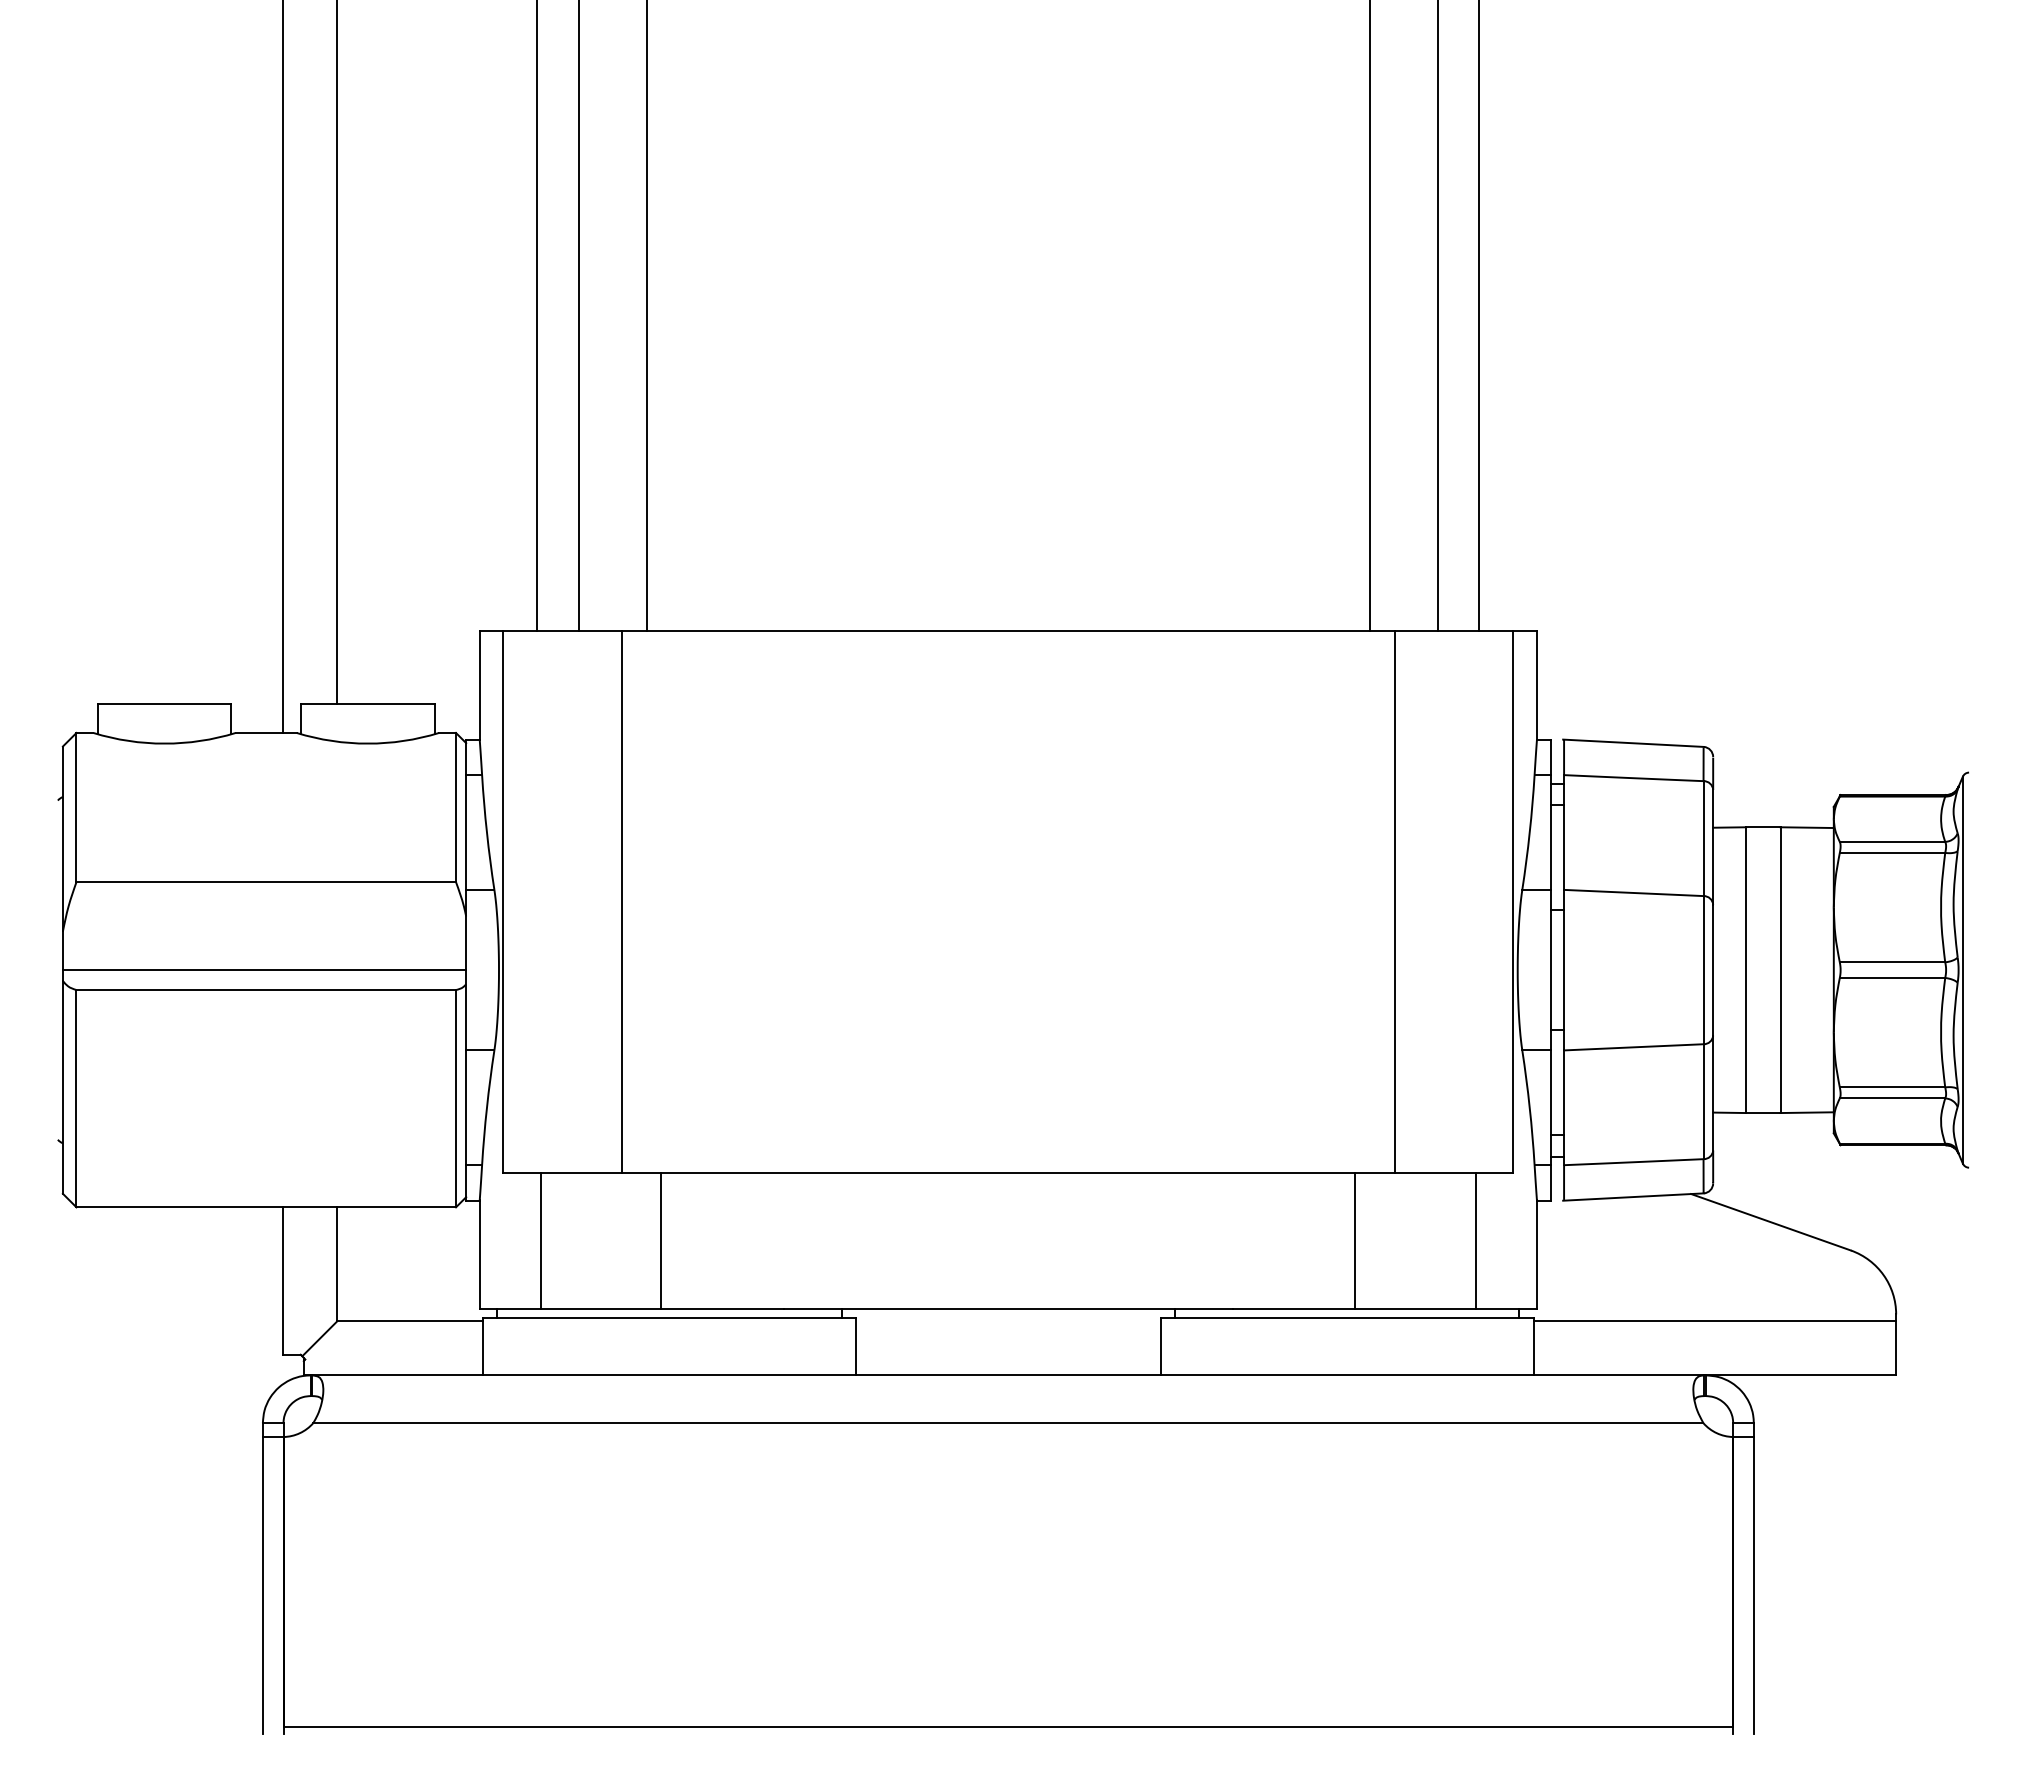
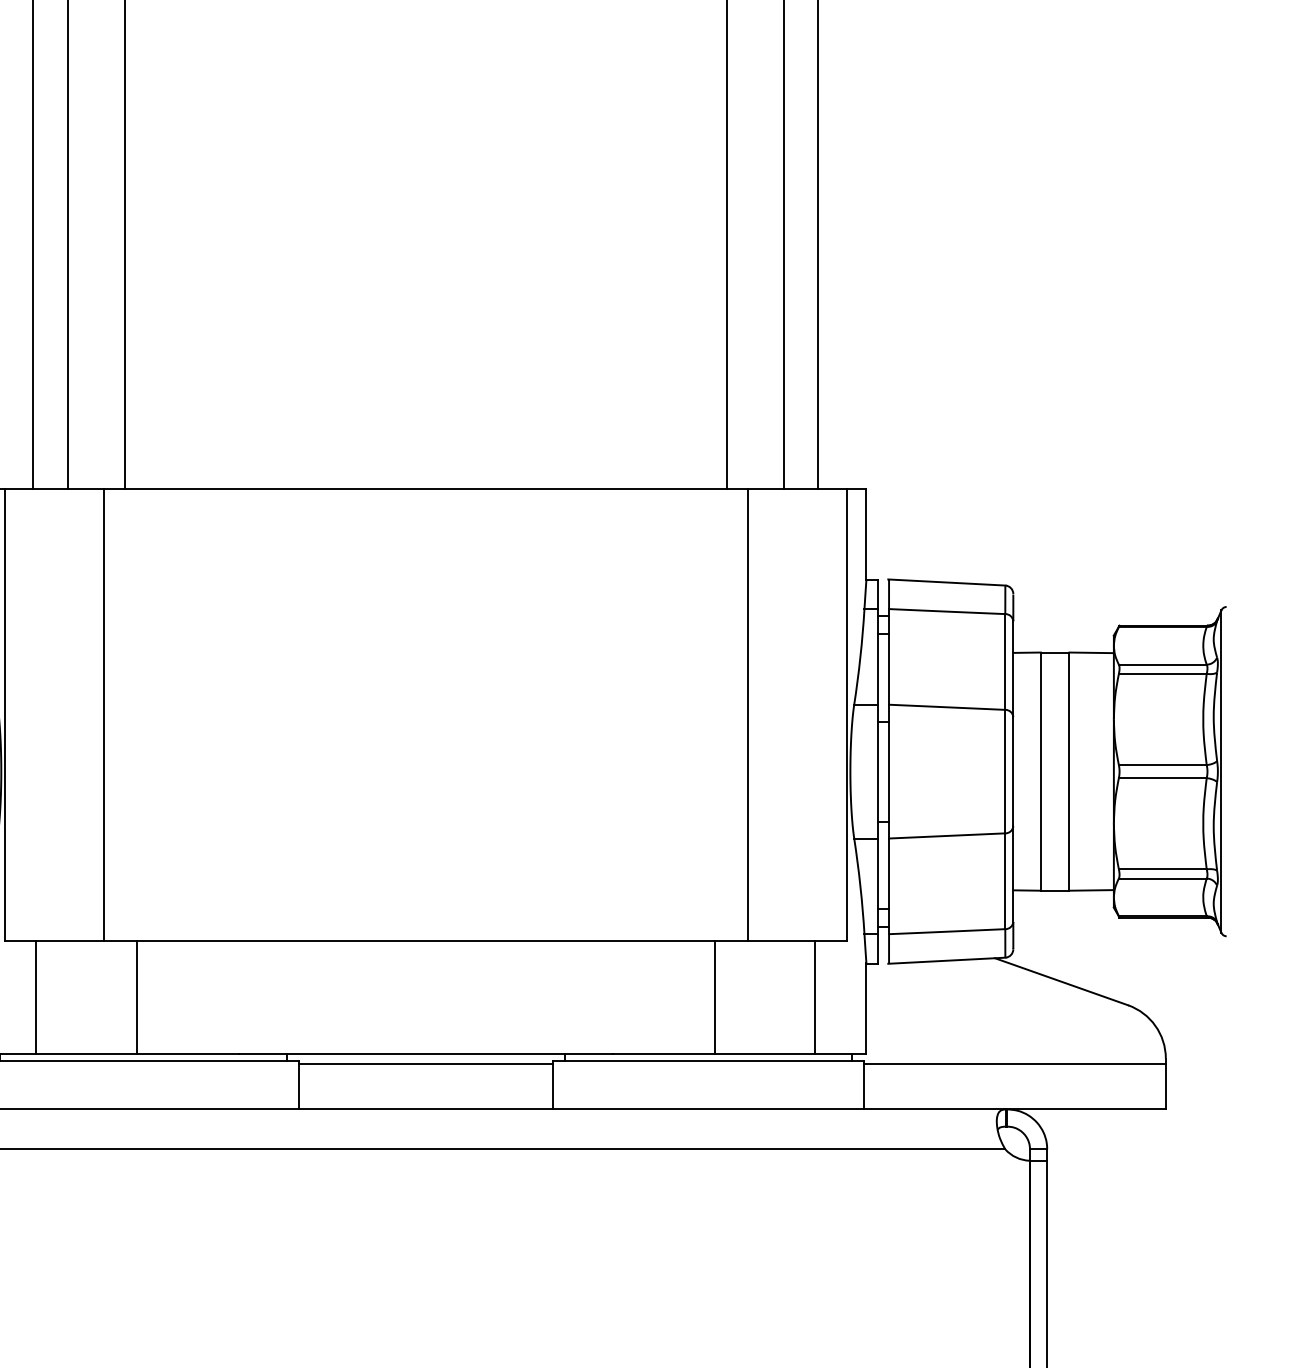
line: (1007, 1321) -> (425, 1064), added

